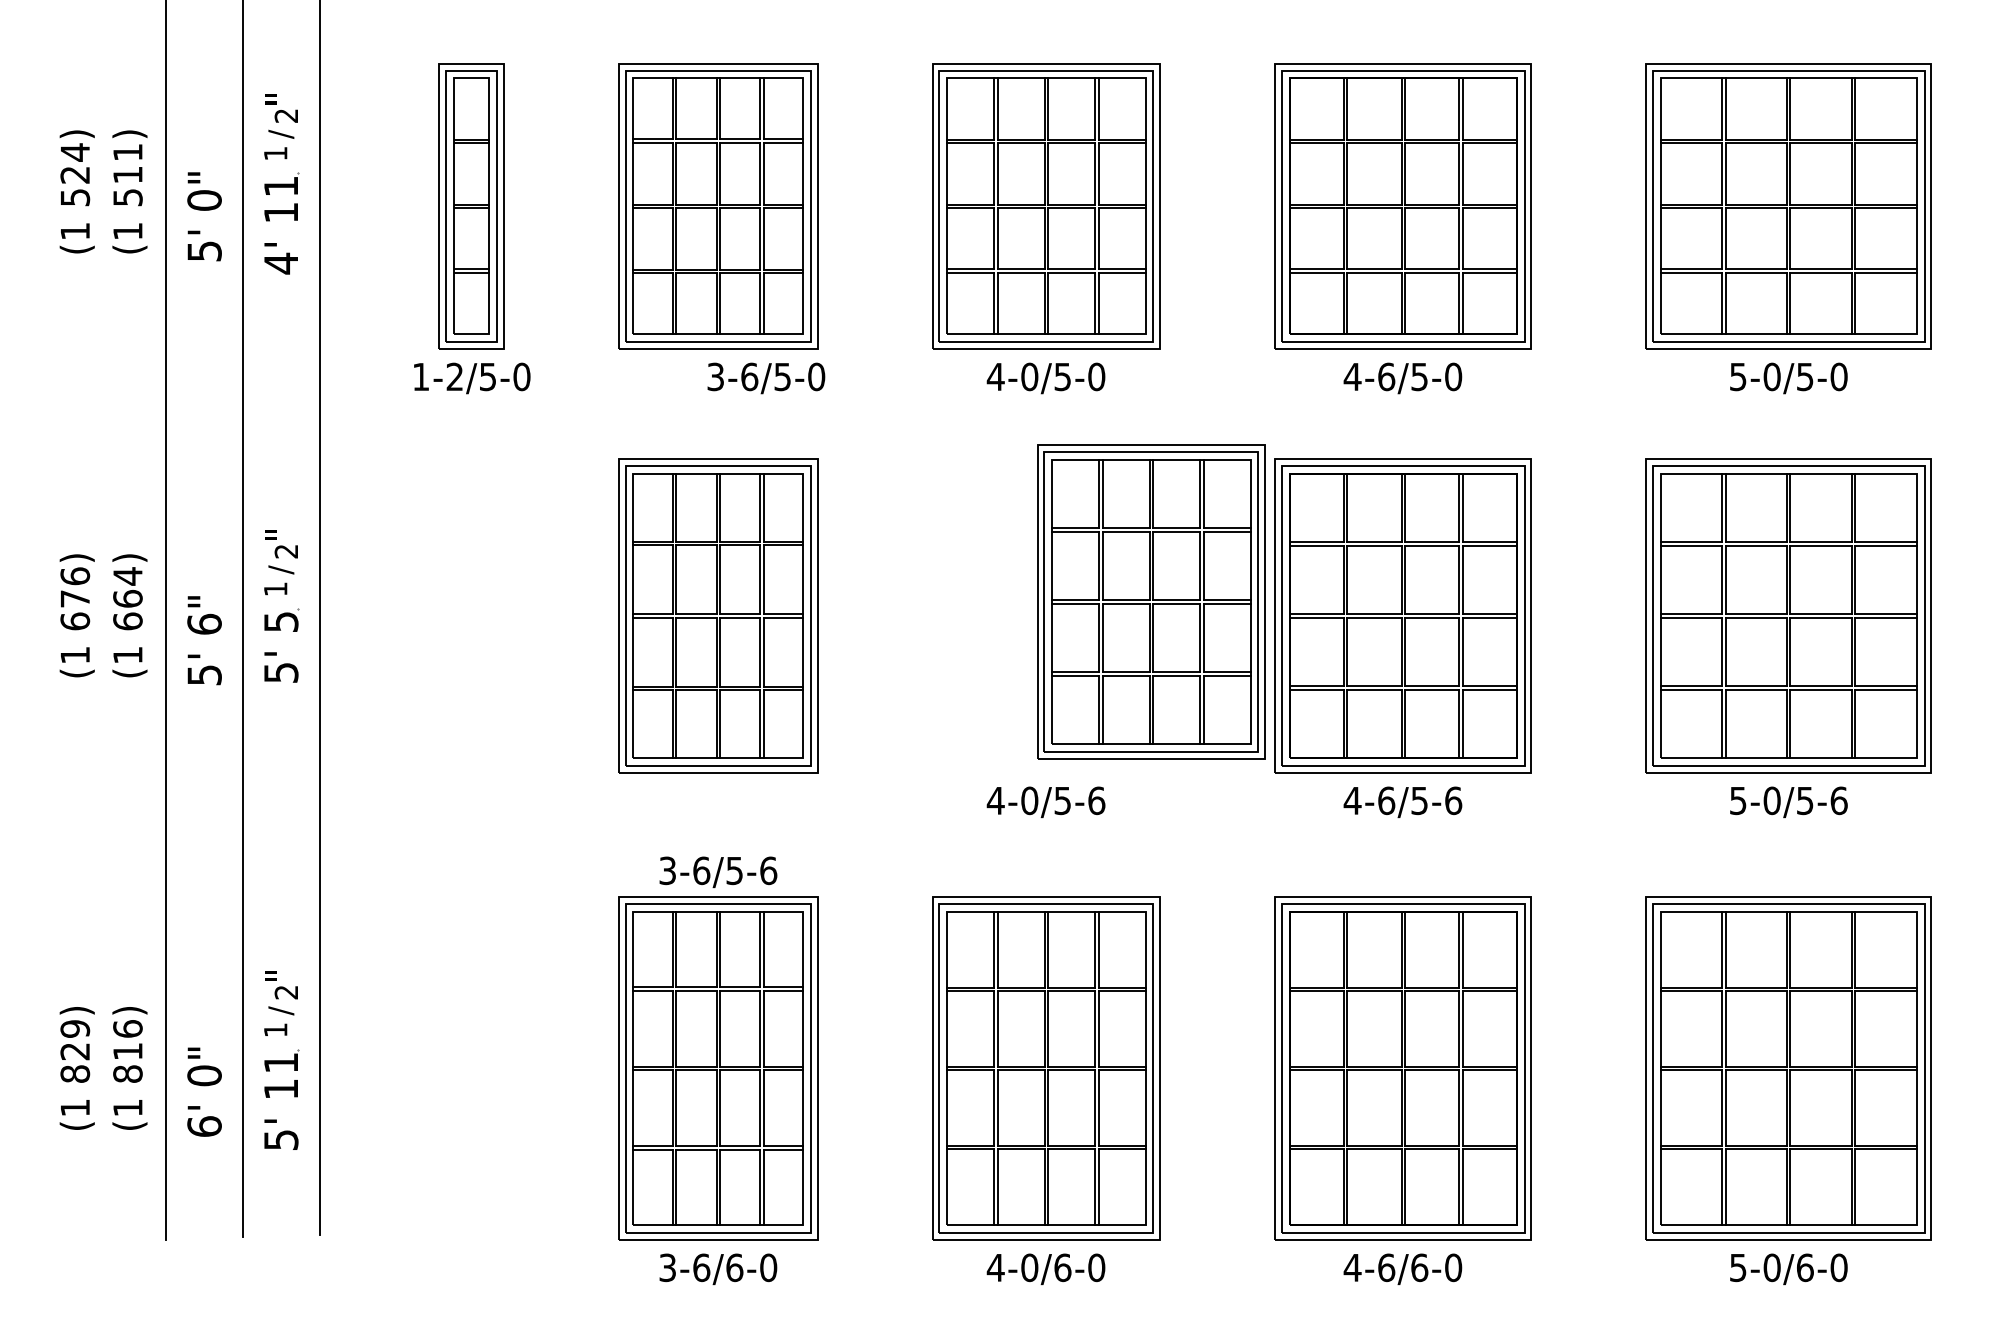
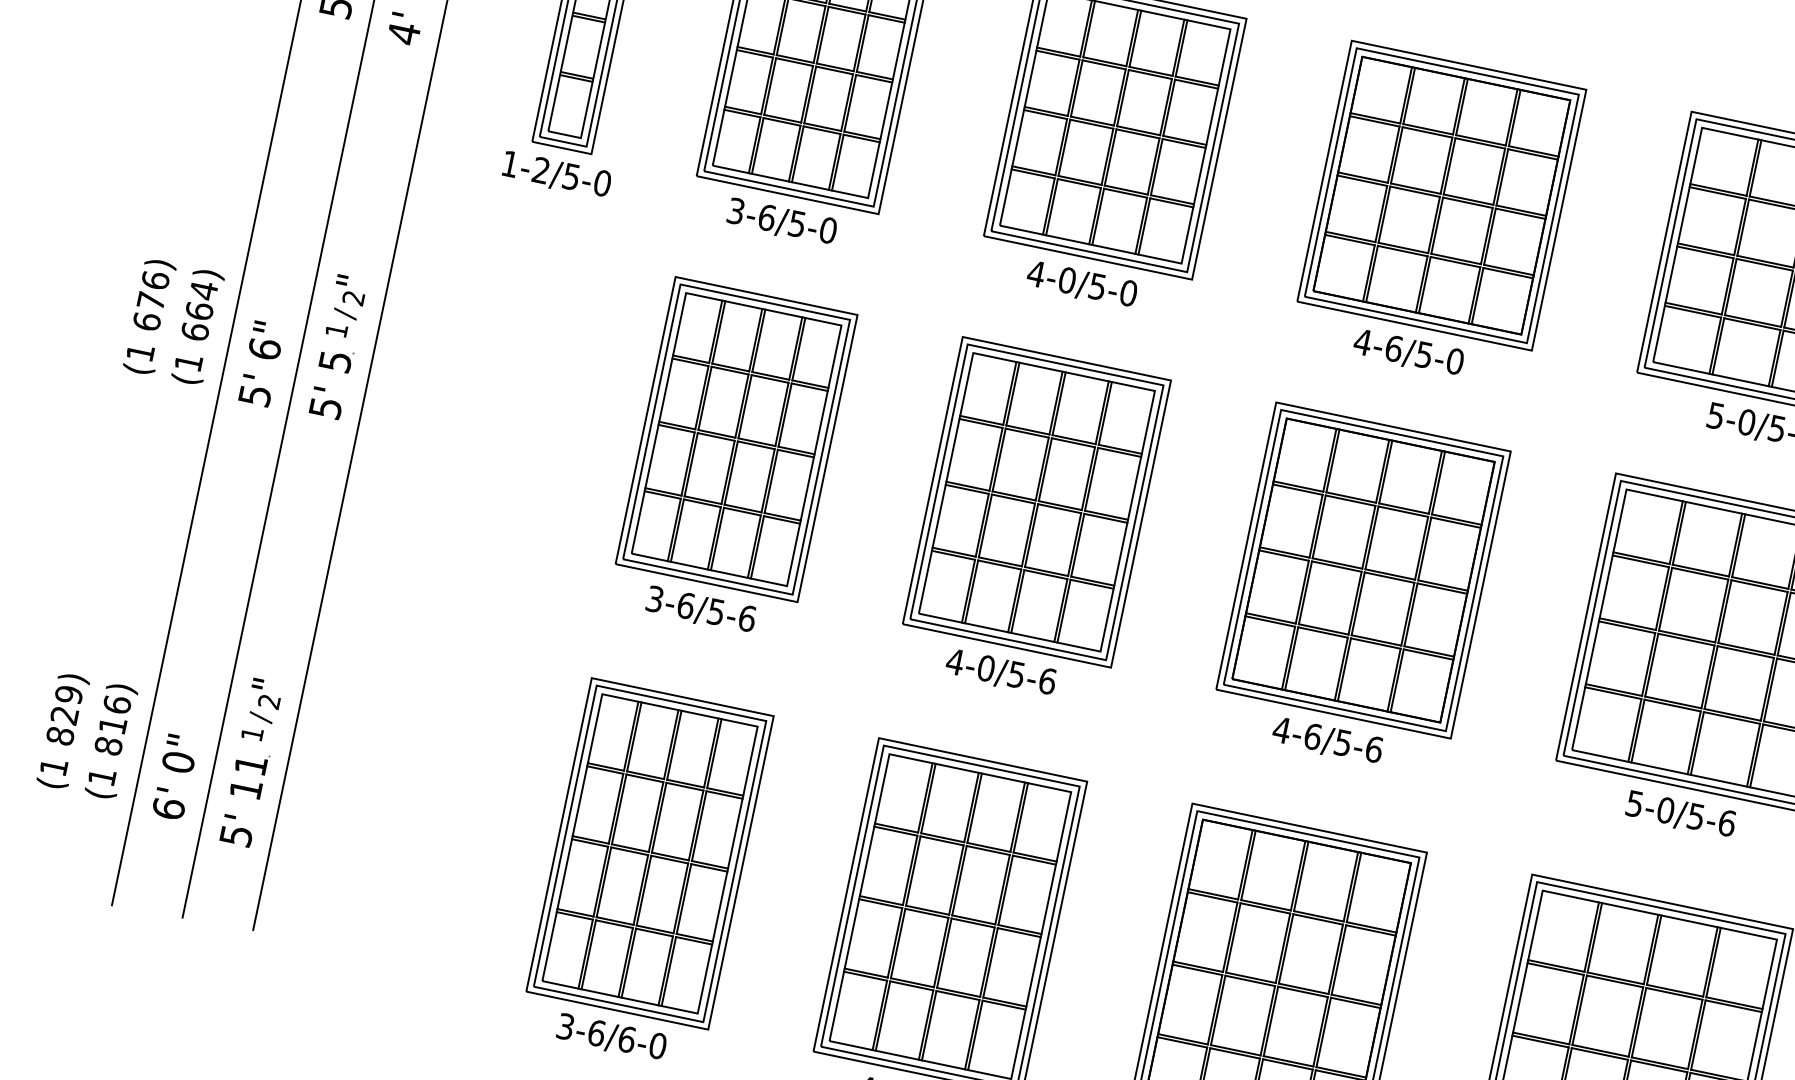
text: (766, 378) -> (782, 222), moved
part: (1151, 601) -> (1037, 502), moved
text: (718, 872) -> (701, 610), moved

